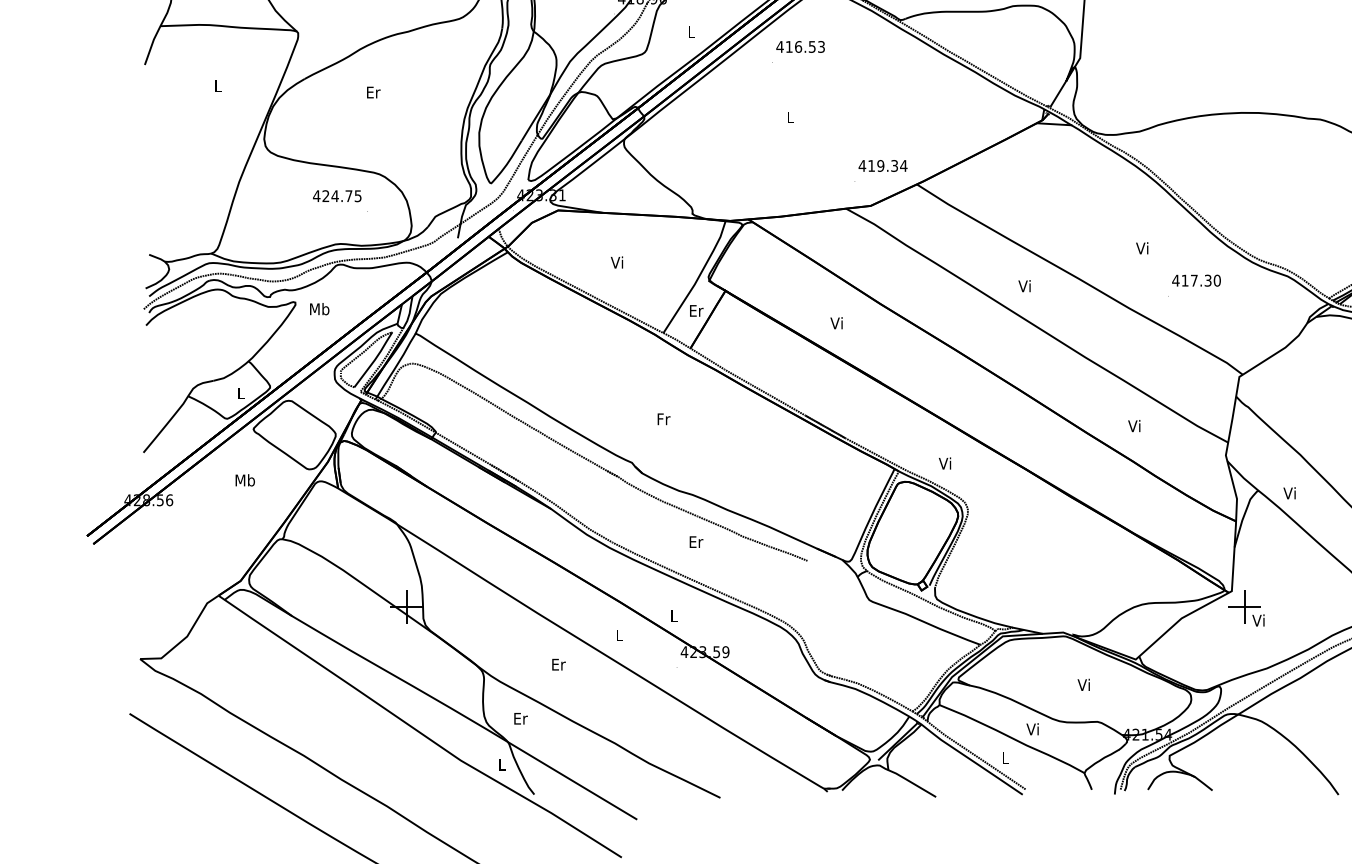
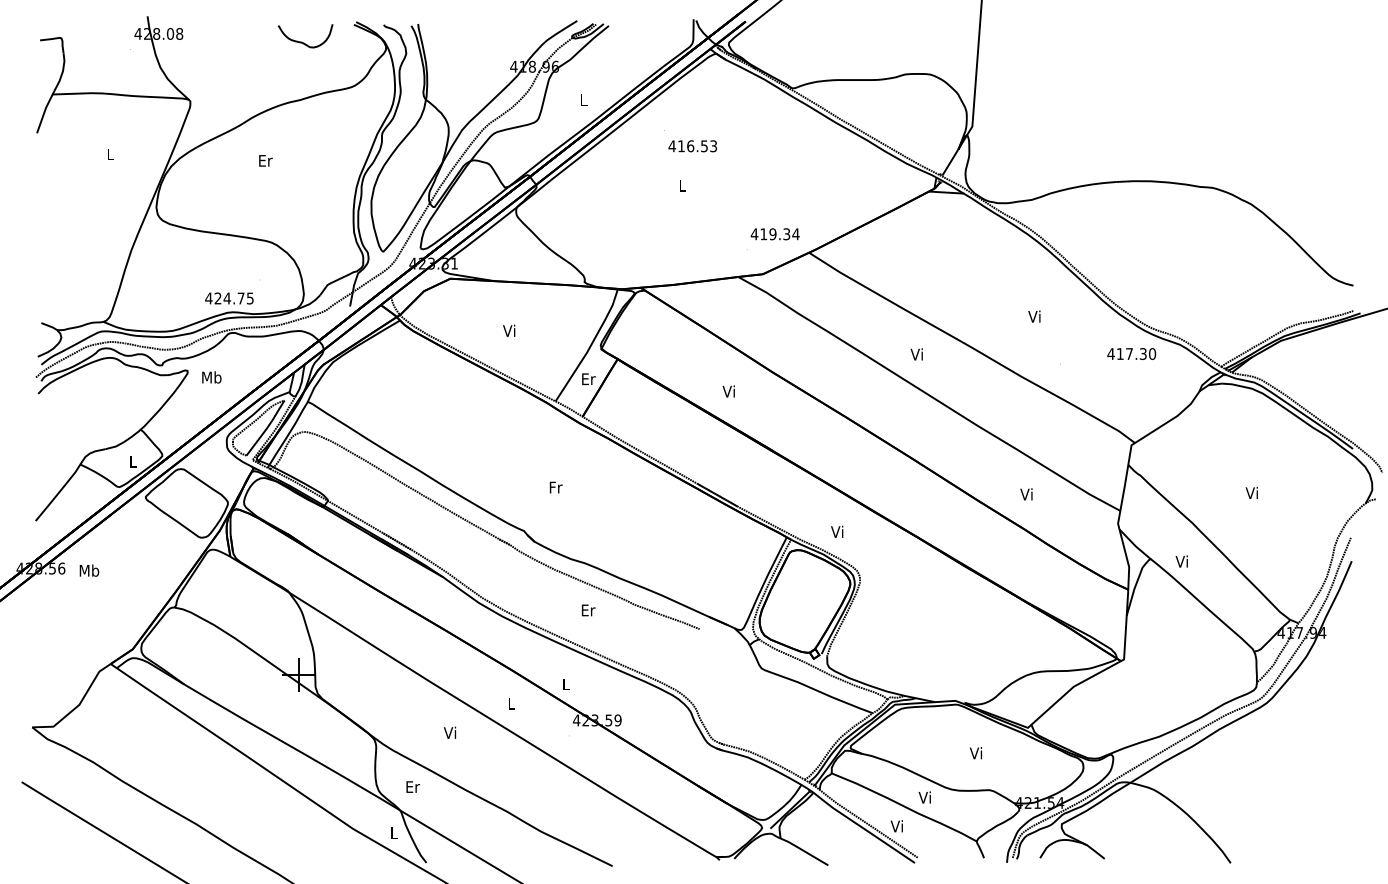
text: (800, 47) -> (692, 146), moved
text: (337, 196) -> (229, 298), moved
text: (1196, 280) -> (1131, 353), moved
text: (245, 480) -> (89, 570), moved
part: (1246, 608) -> (1138, 676), removed
text: (558, 664) -> (450, 732), Er -> Vi
text: (1004, 758) -> (896, 826), L -> Vi

